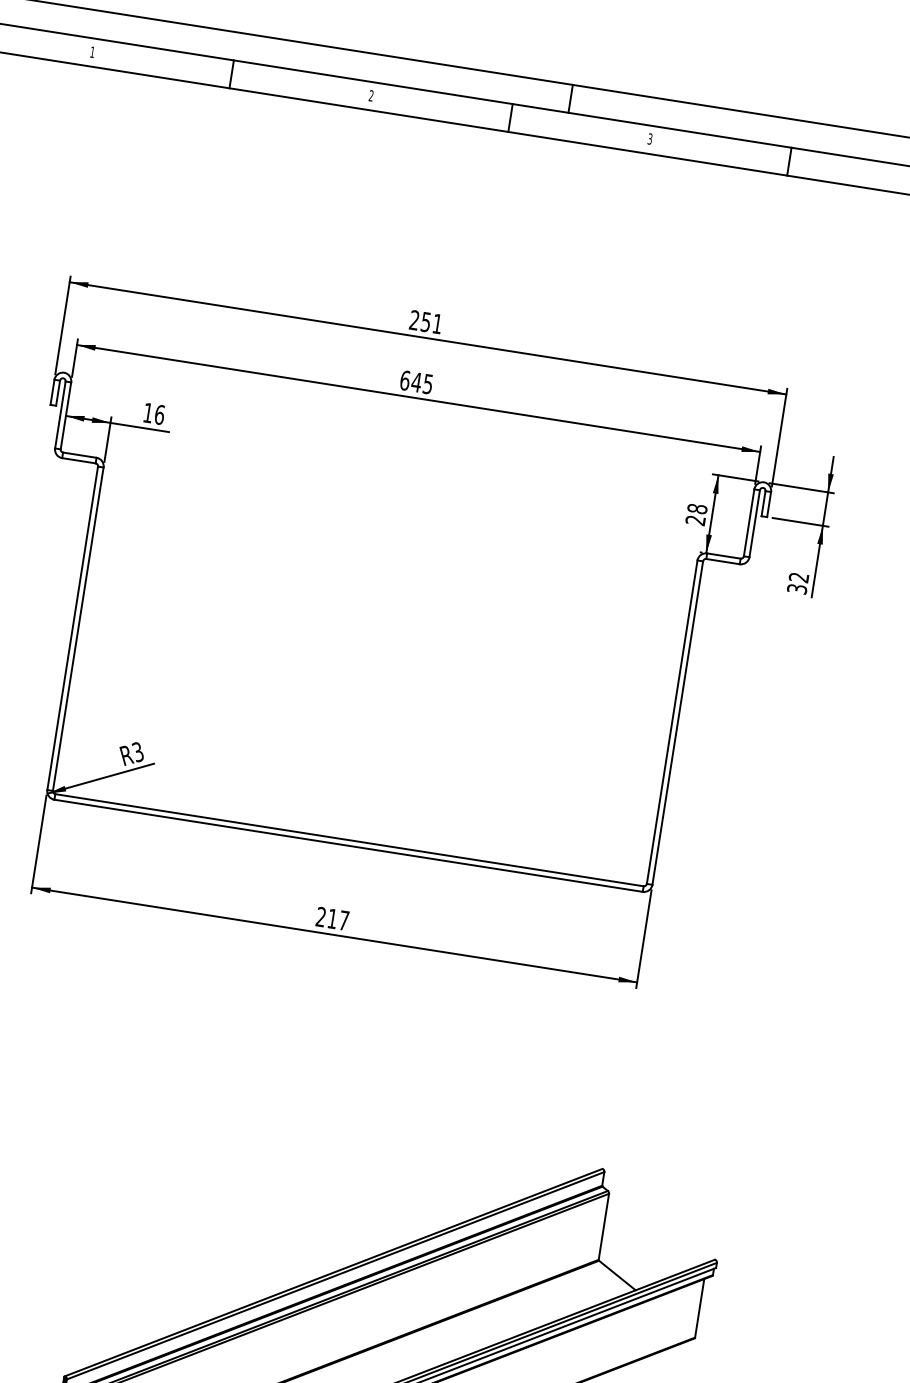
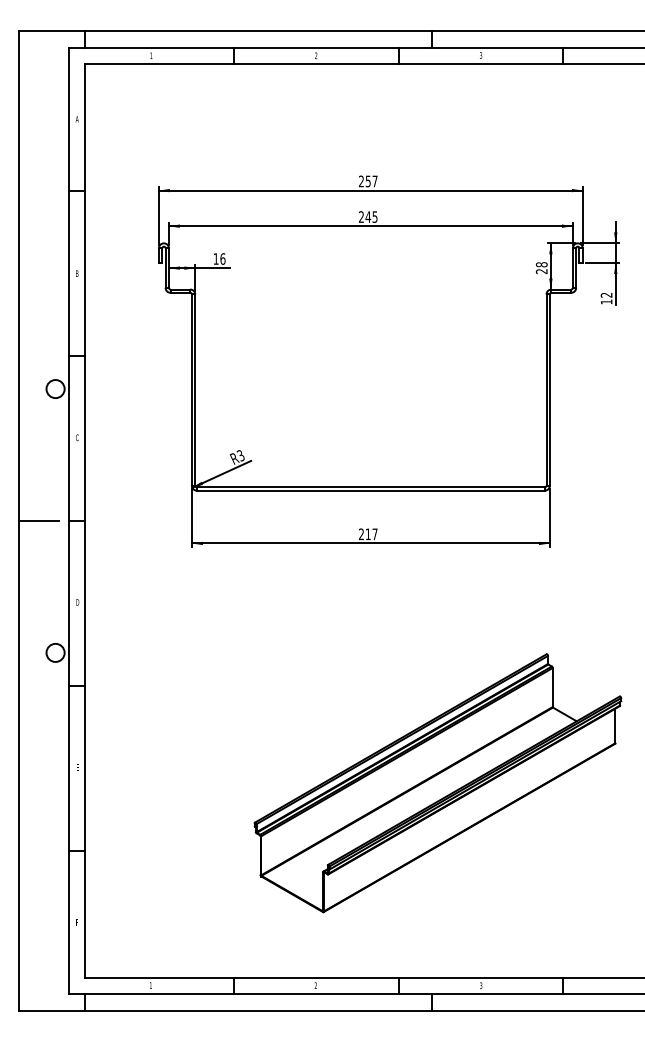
text: (436, 323) -> (374, 181), 251 -> 257
text: (405, 379) -> (361, 216), 645 -> 245
text: (797, 588) -> (606, 301), 32 -> 12

